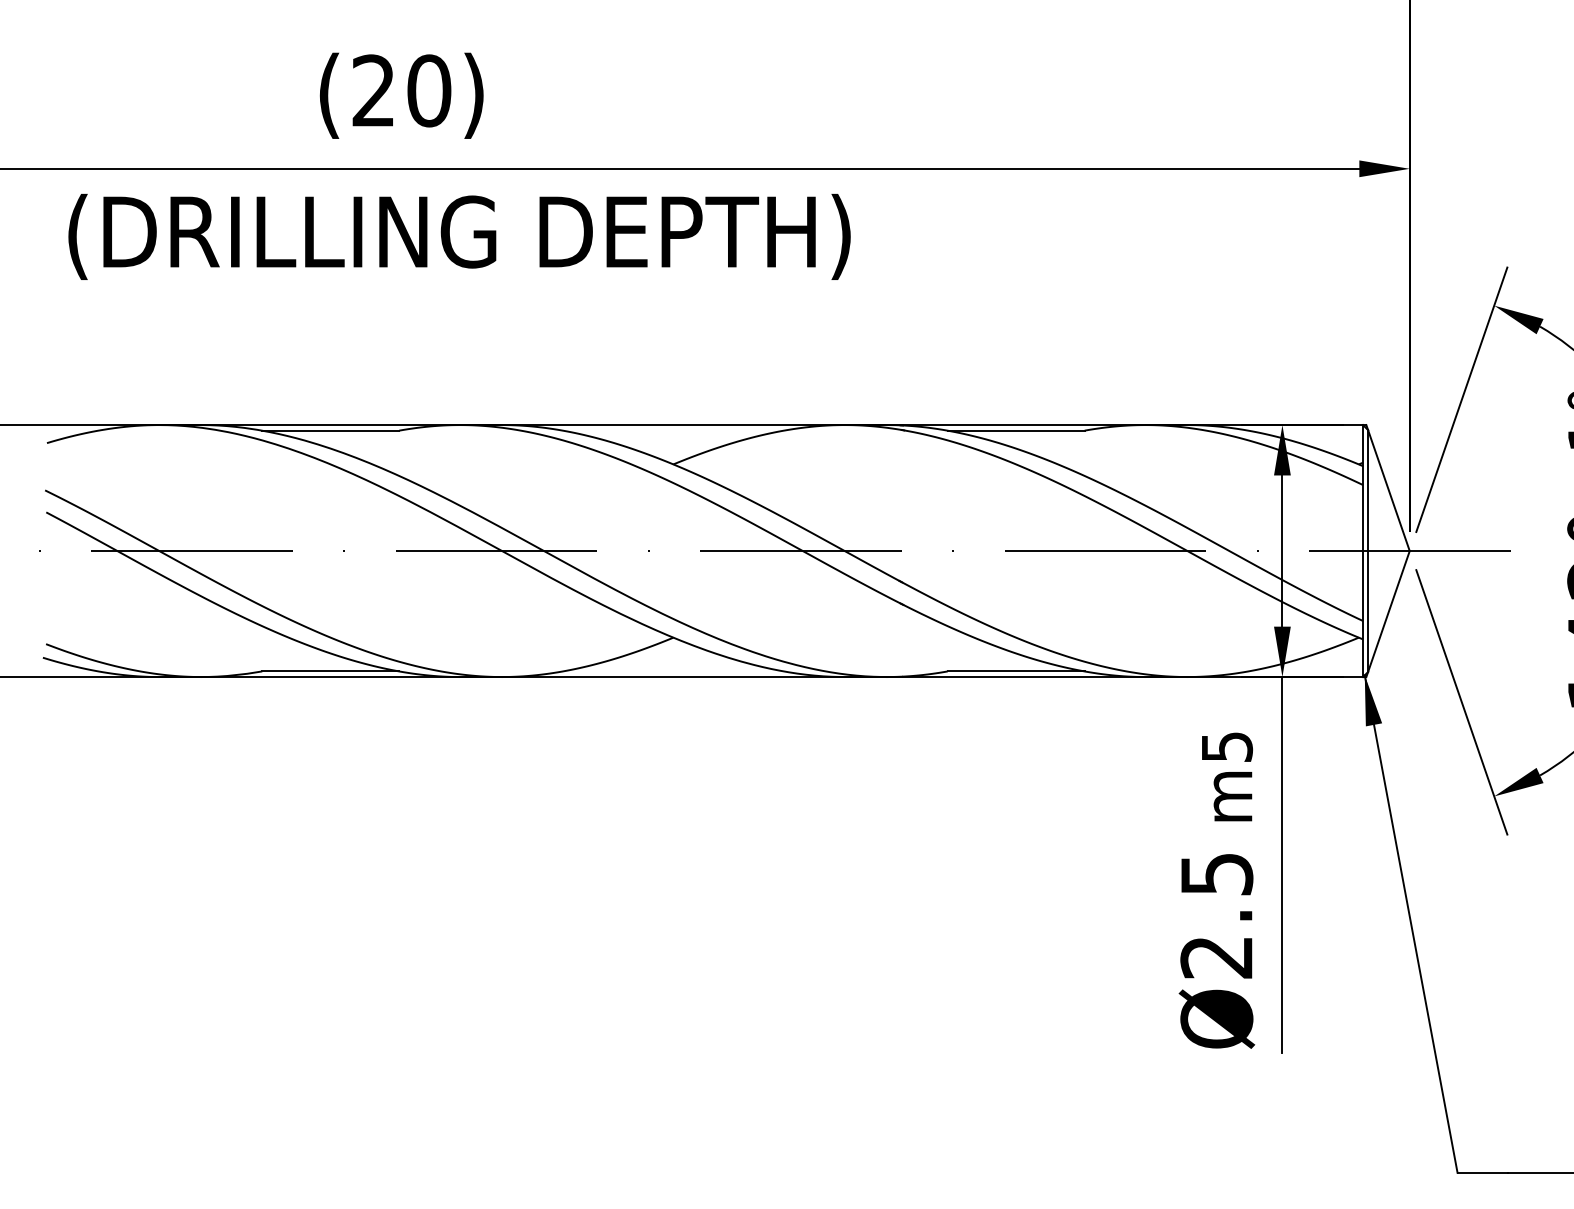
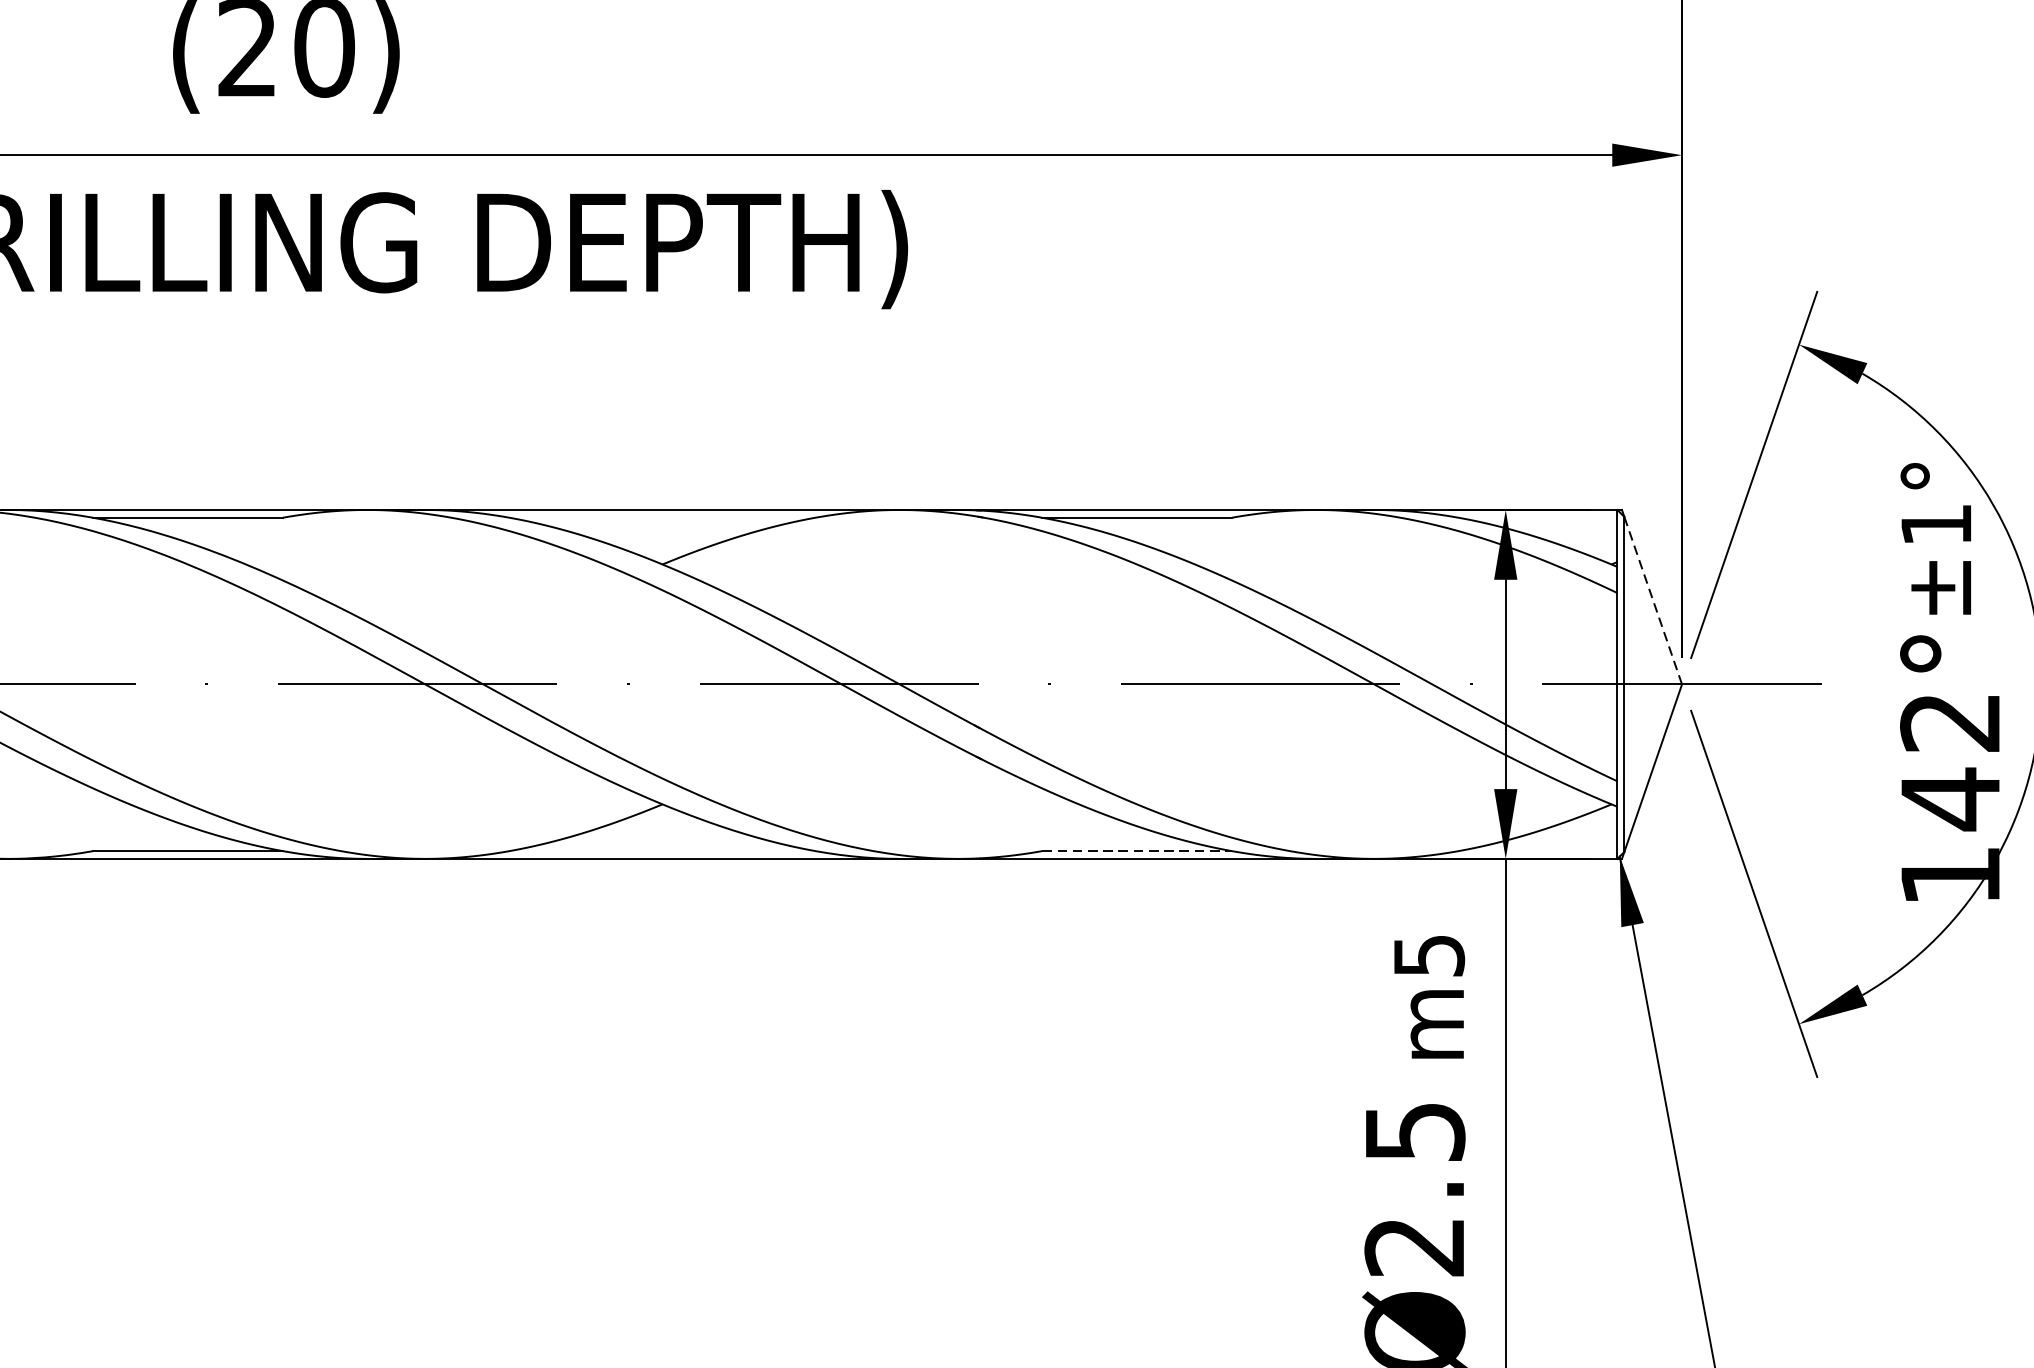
line: (1388, 490) -> (1652, 600), solid -> dashed
line: (1016, 671) -> (1137, 851), solid -> dashed

